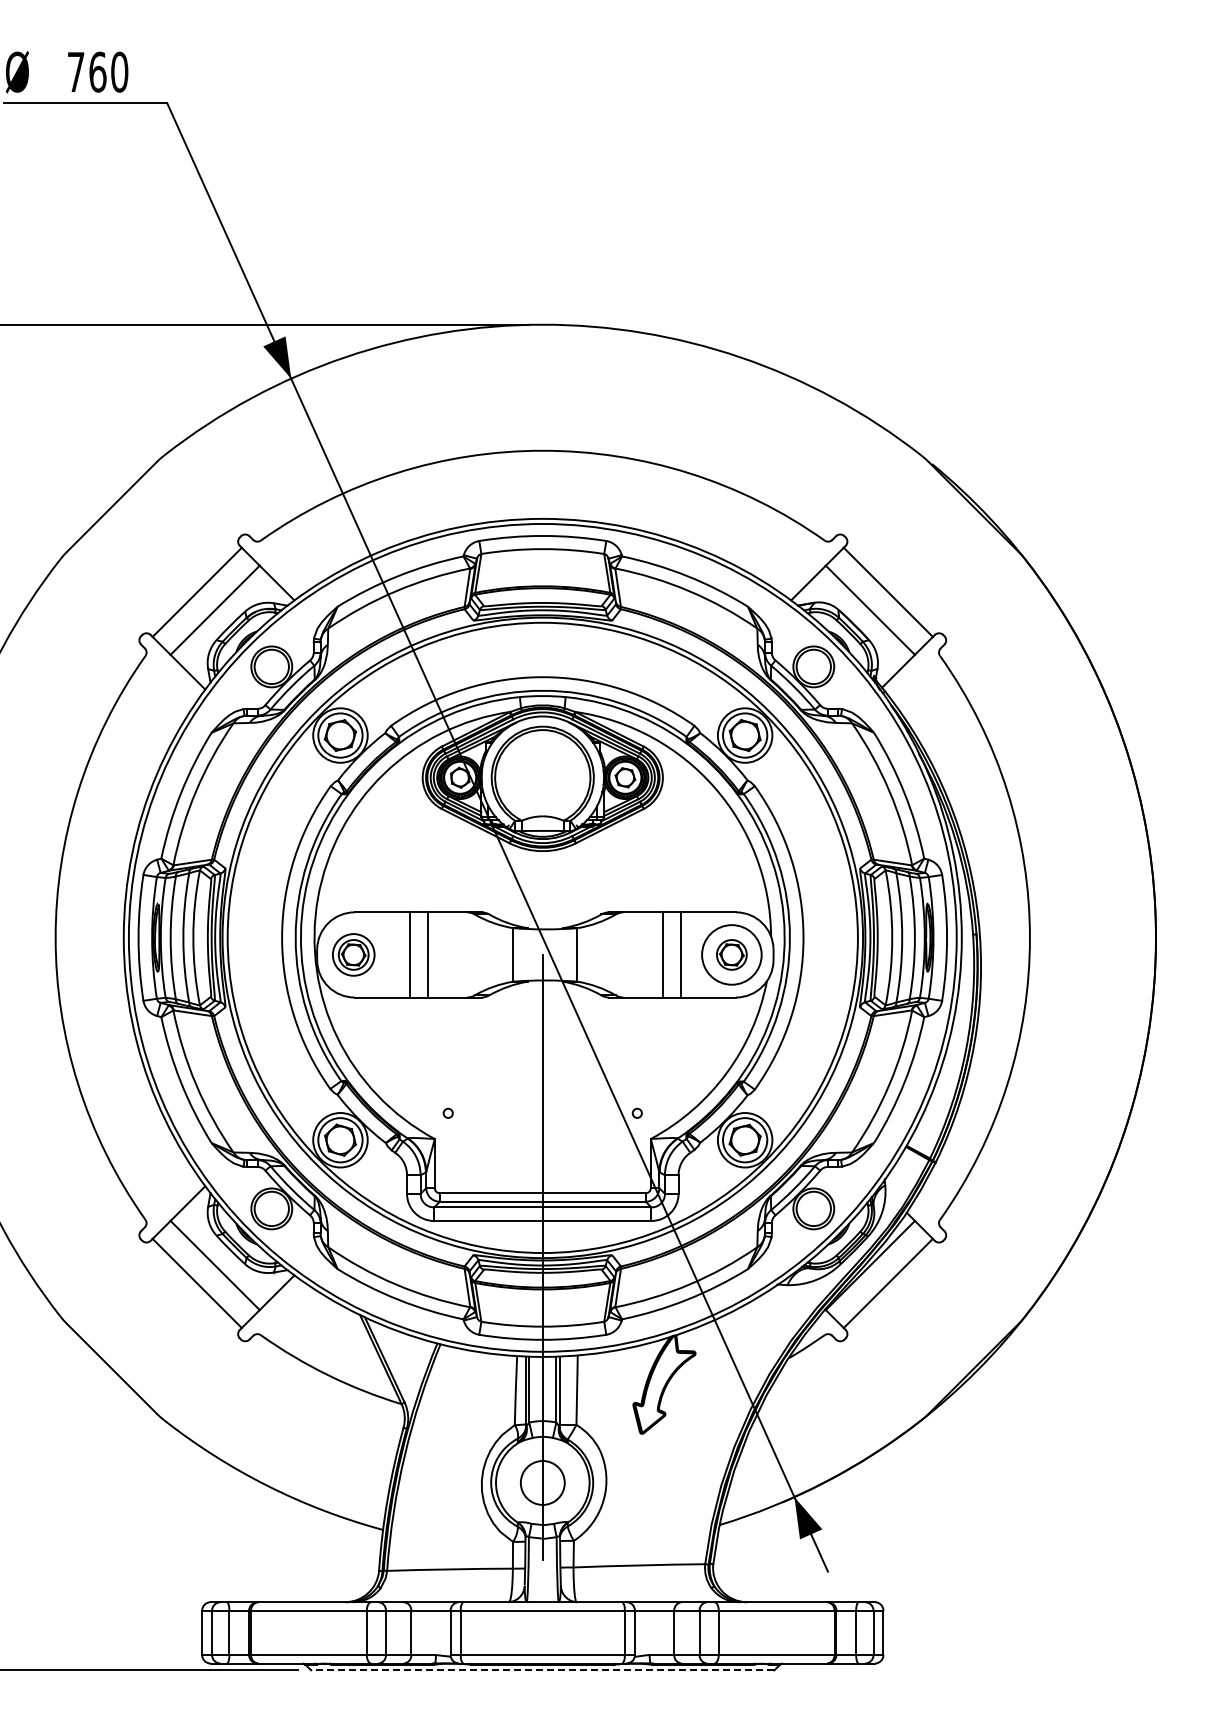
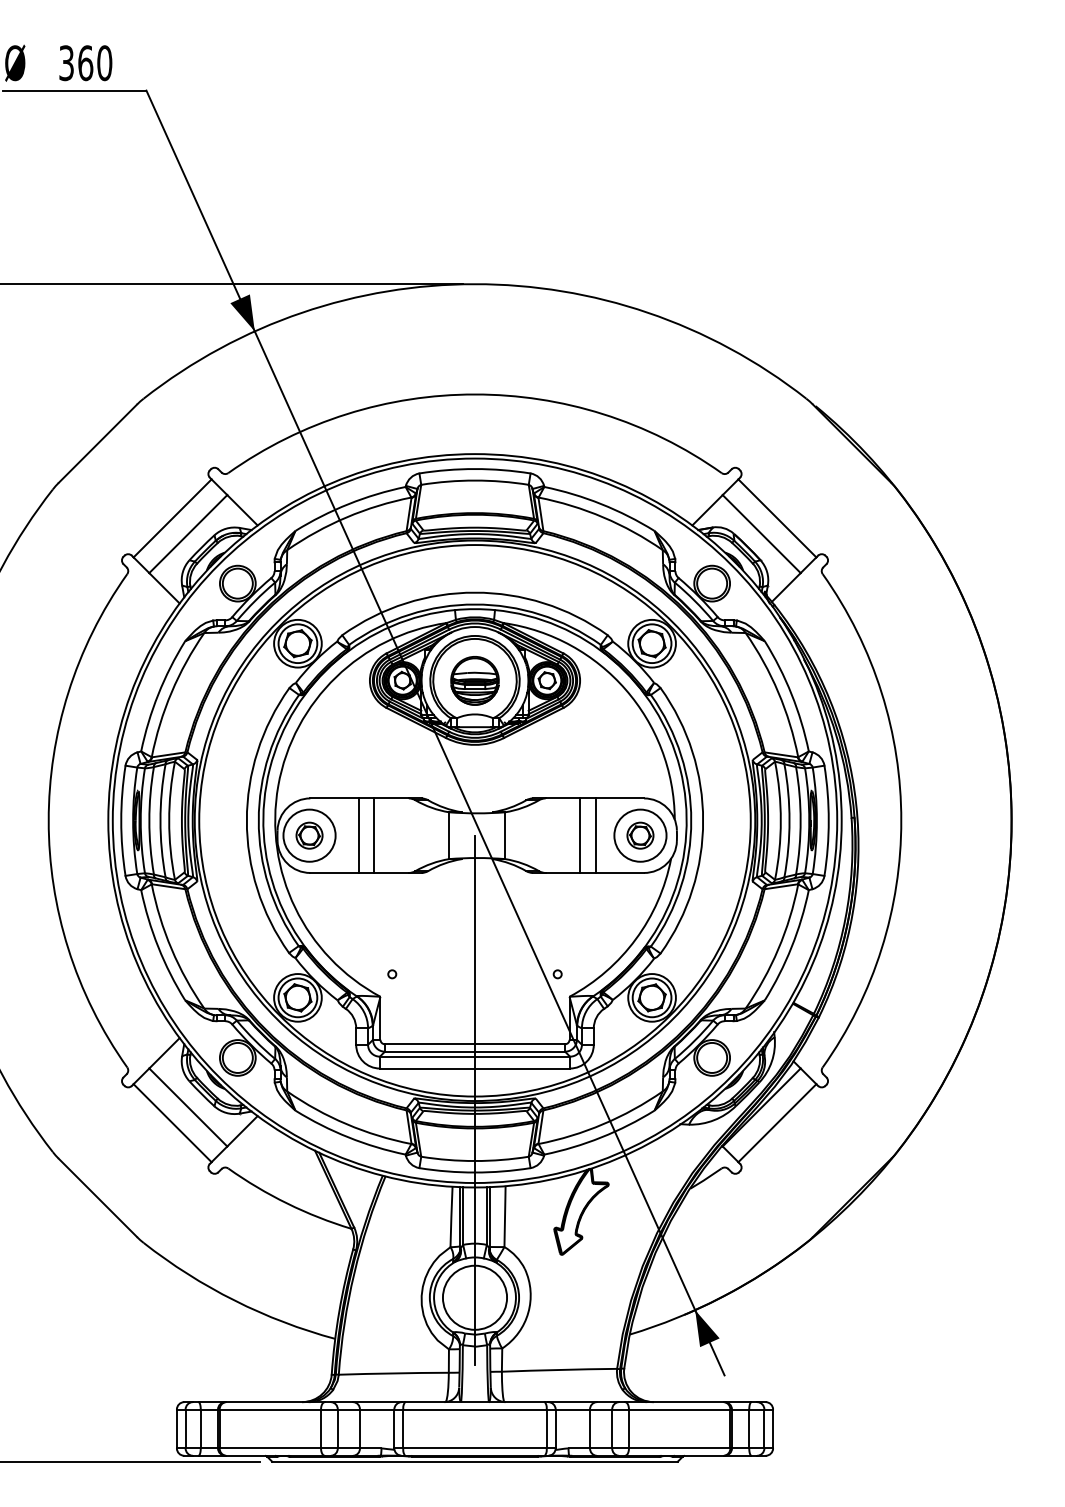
text: (76, 71) -> (66, 62), 760 -> 360
part: (542, 777) -> (474, 680), added
circle: (353, 954) -> (309, 835), size x1.43
circle: (542, 1482) -> (474, 1297), size x1.67
line: (542, 1670) -> (474, 1461), dashed -> solid

